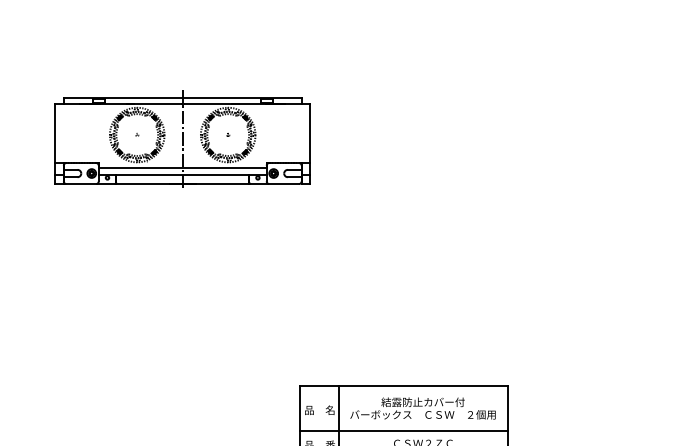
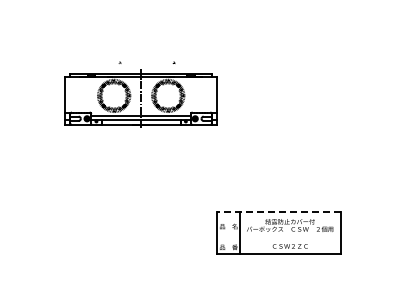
part: (181, 139) -> (140, 98), moved
line: (403, 386) -> (278, 212), solid -> dashed
line: (403, 432) -> (278, 239), removed

